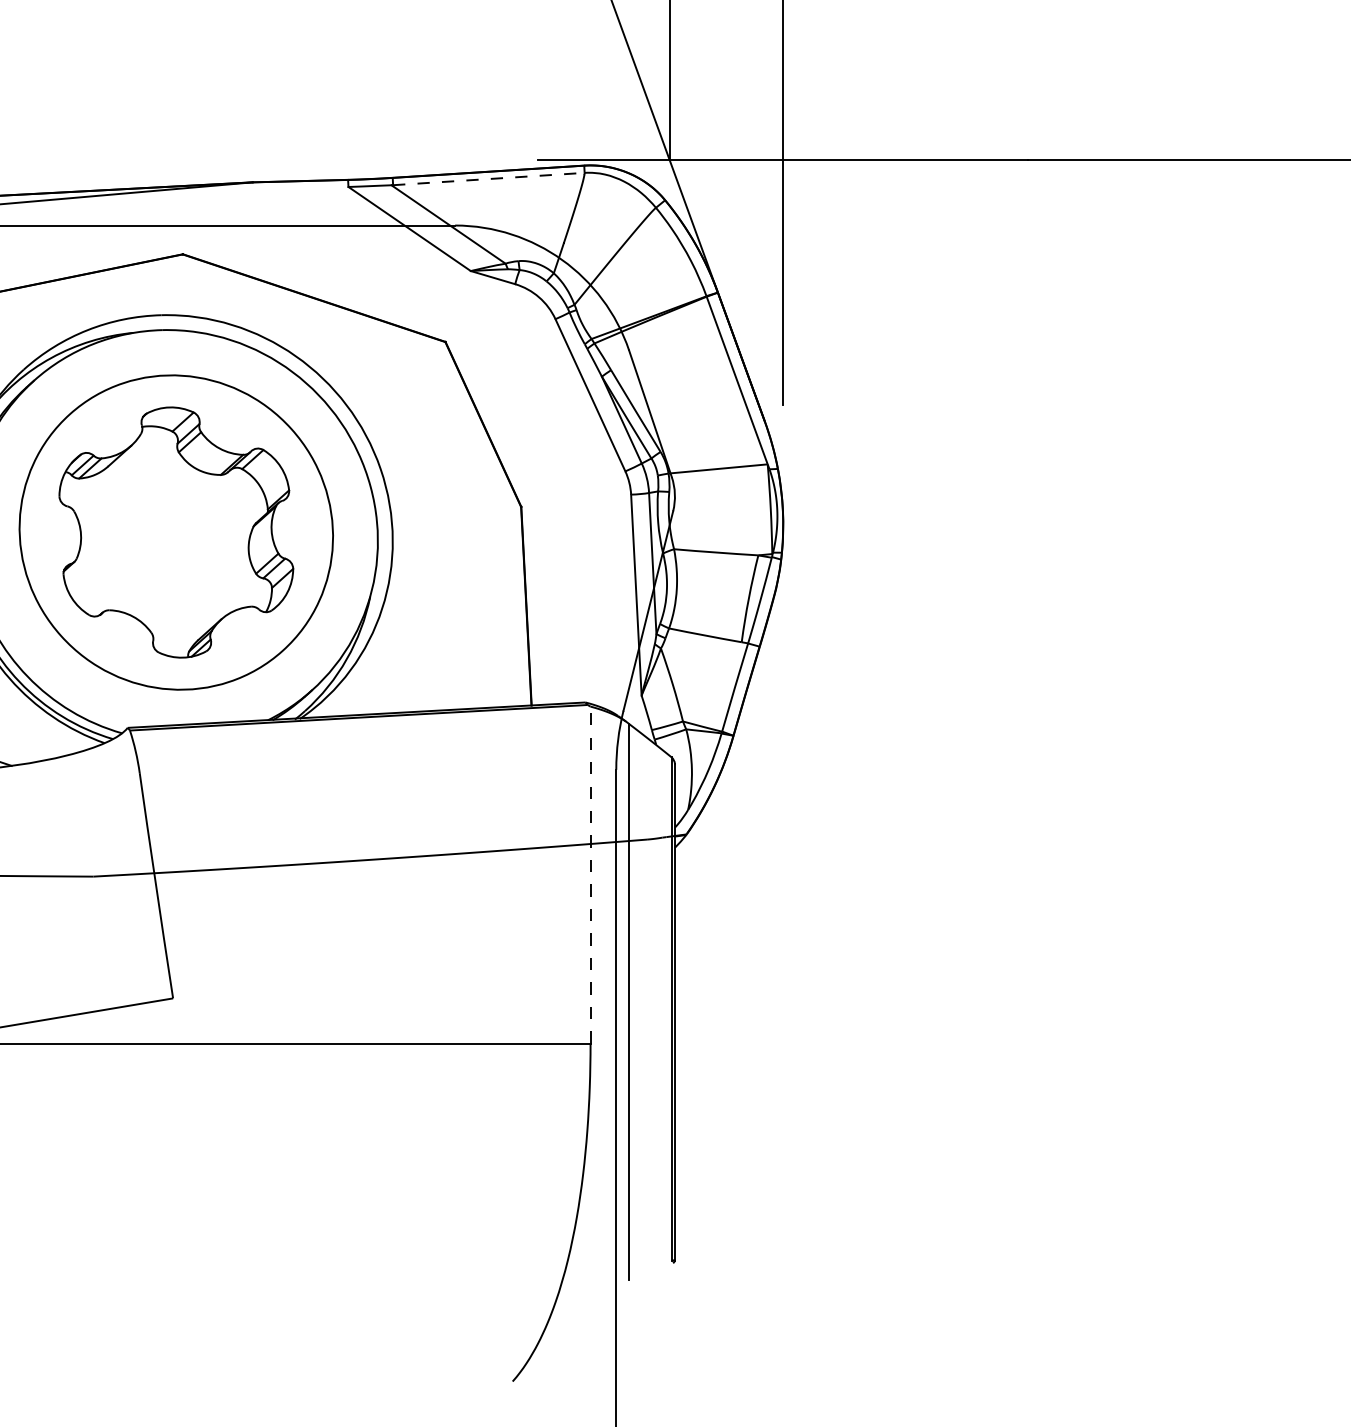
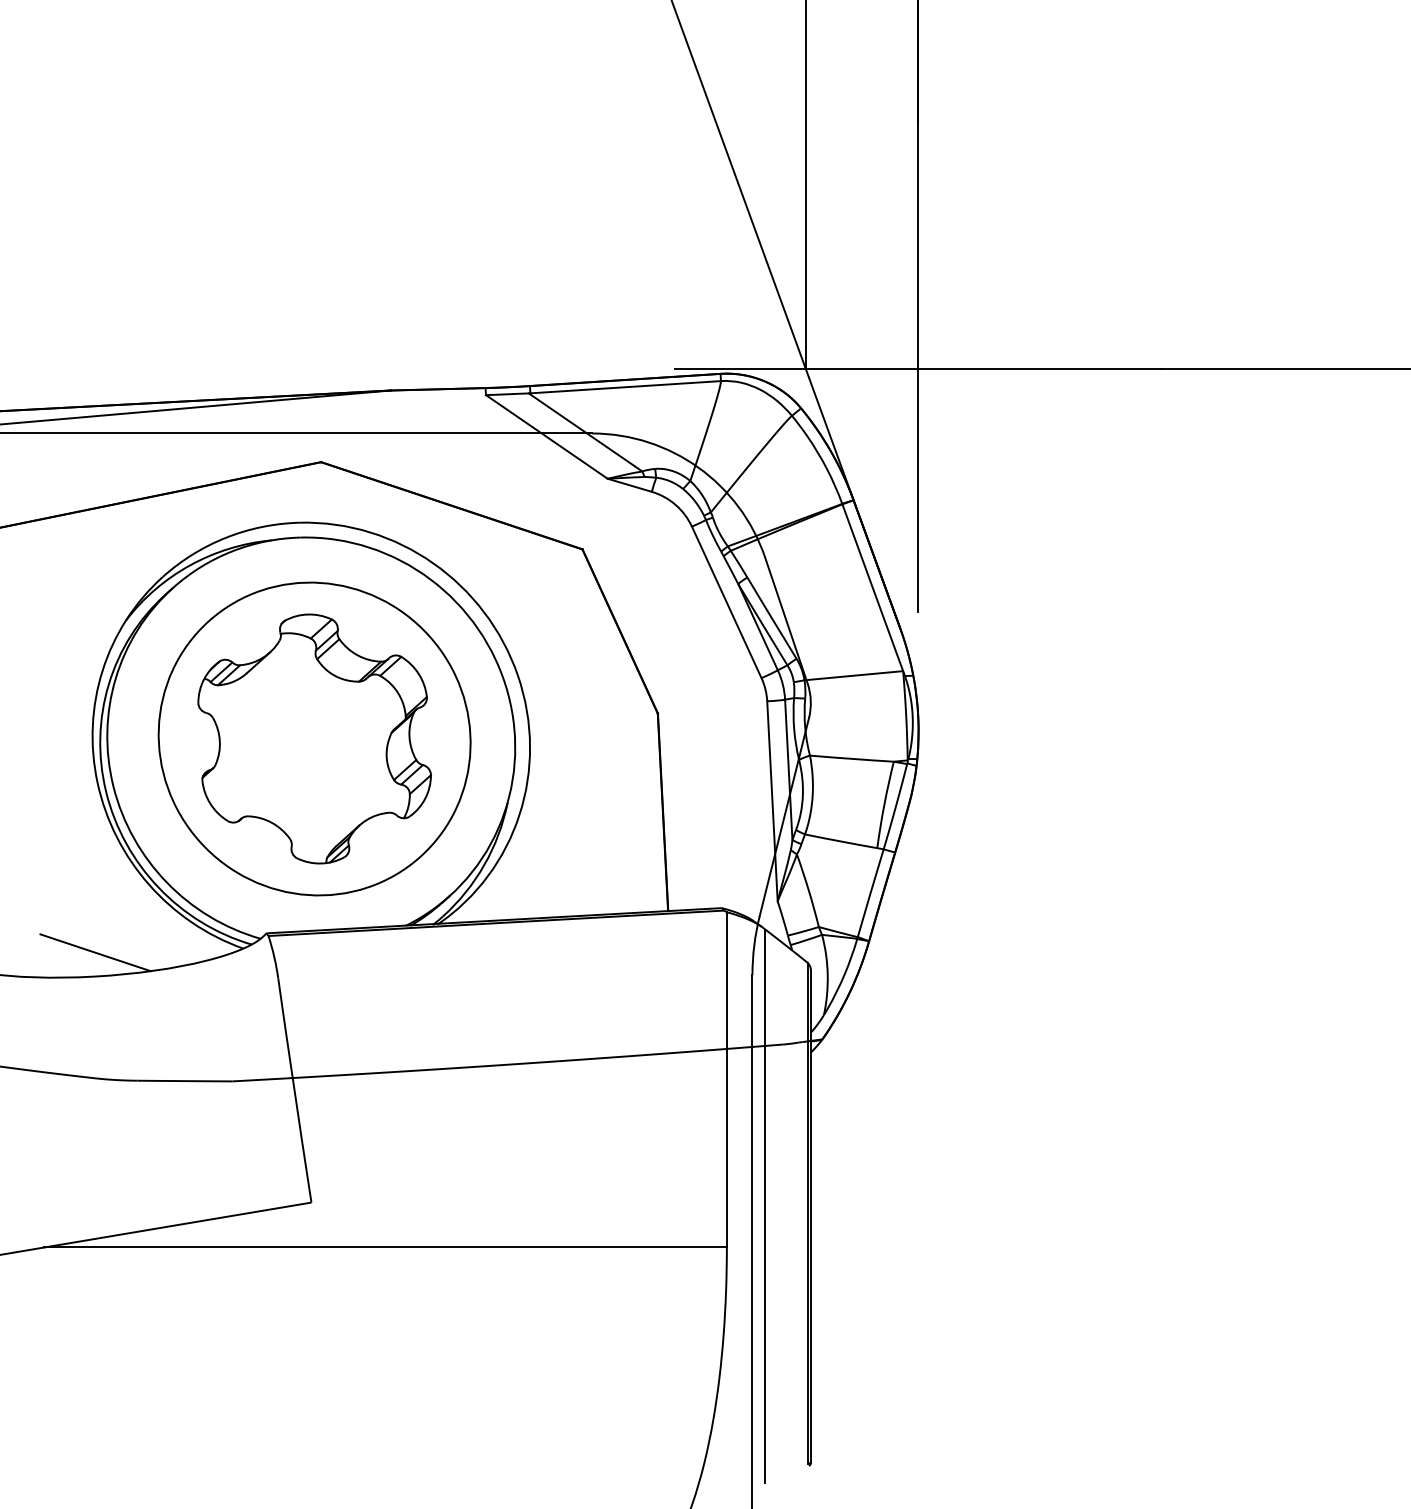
line: (489, 179) -> (626, 387), dashed -> solid
line: (590, 874) -> (726, 1079), dashed -> solid

